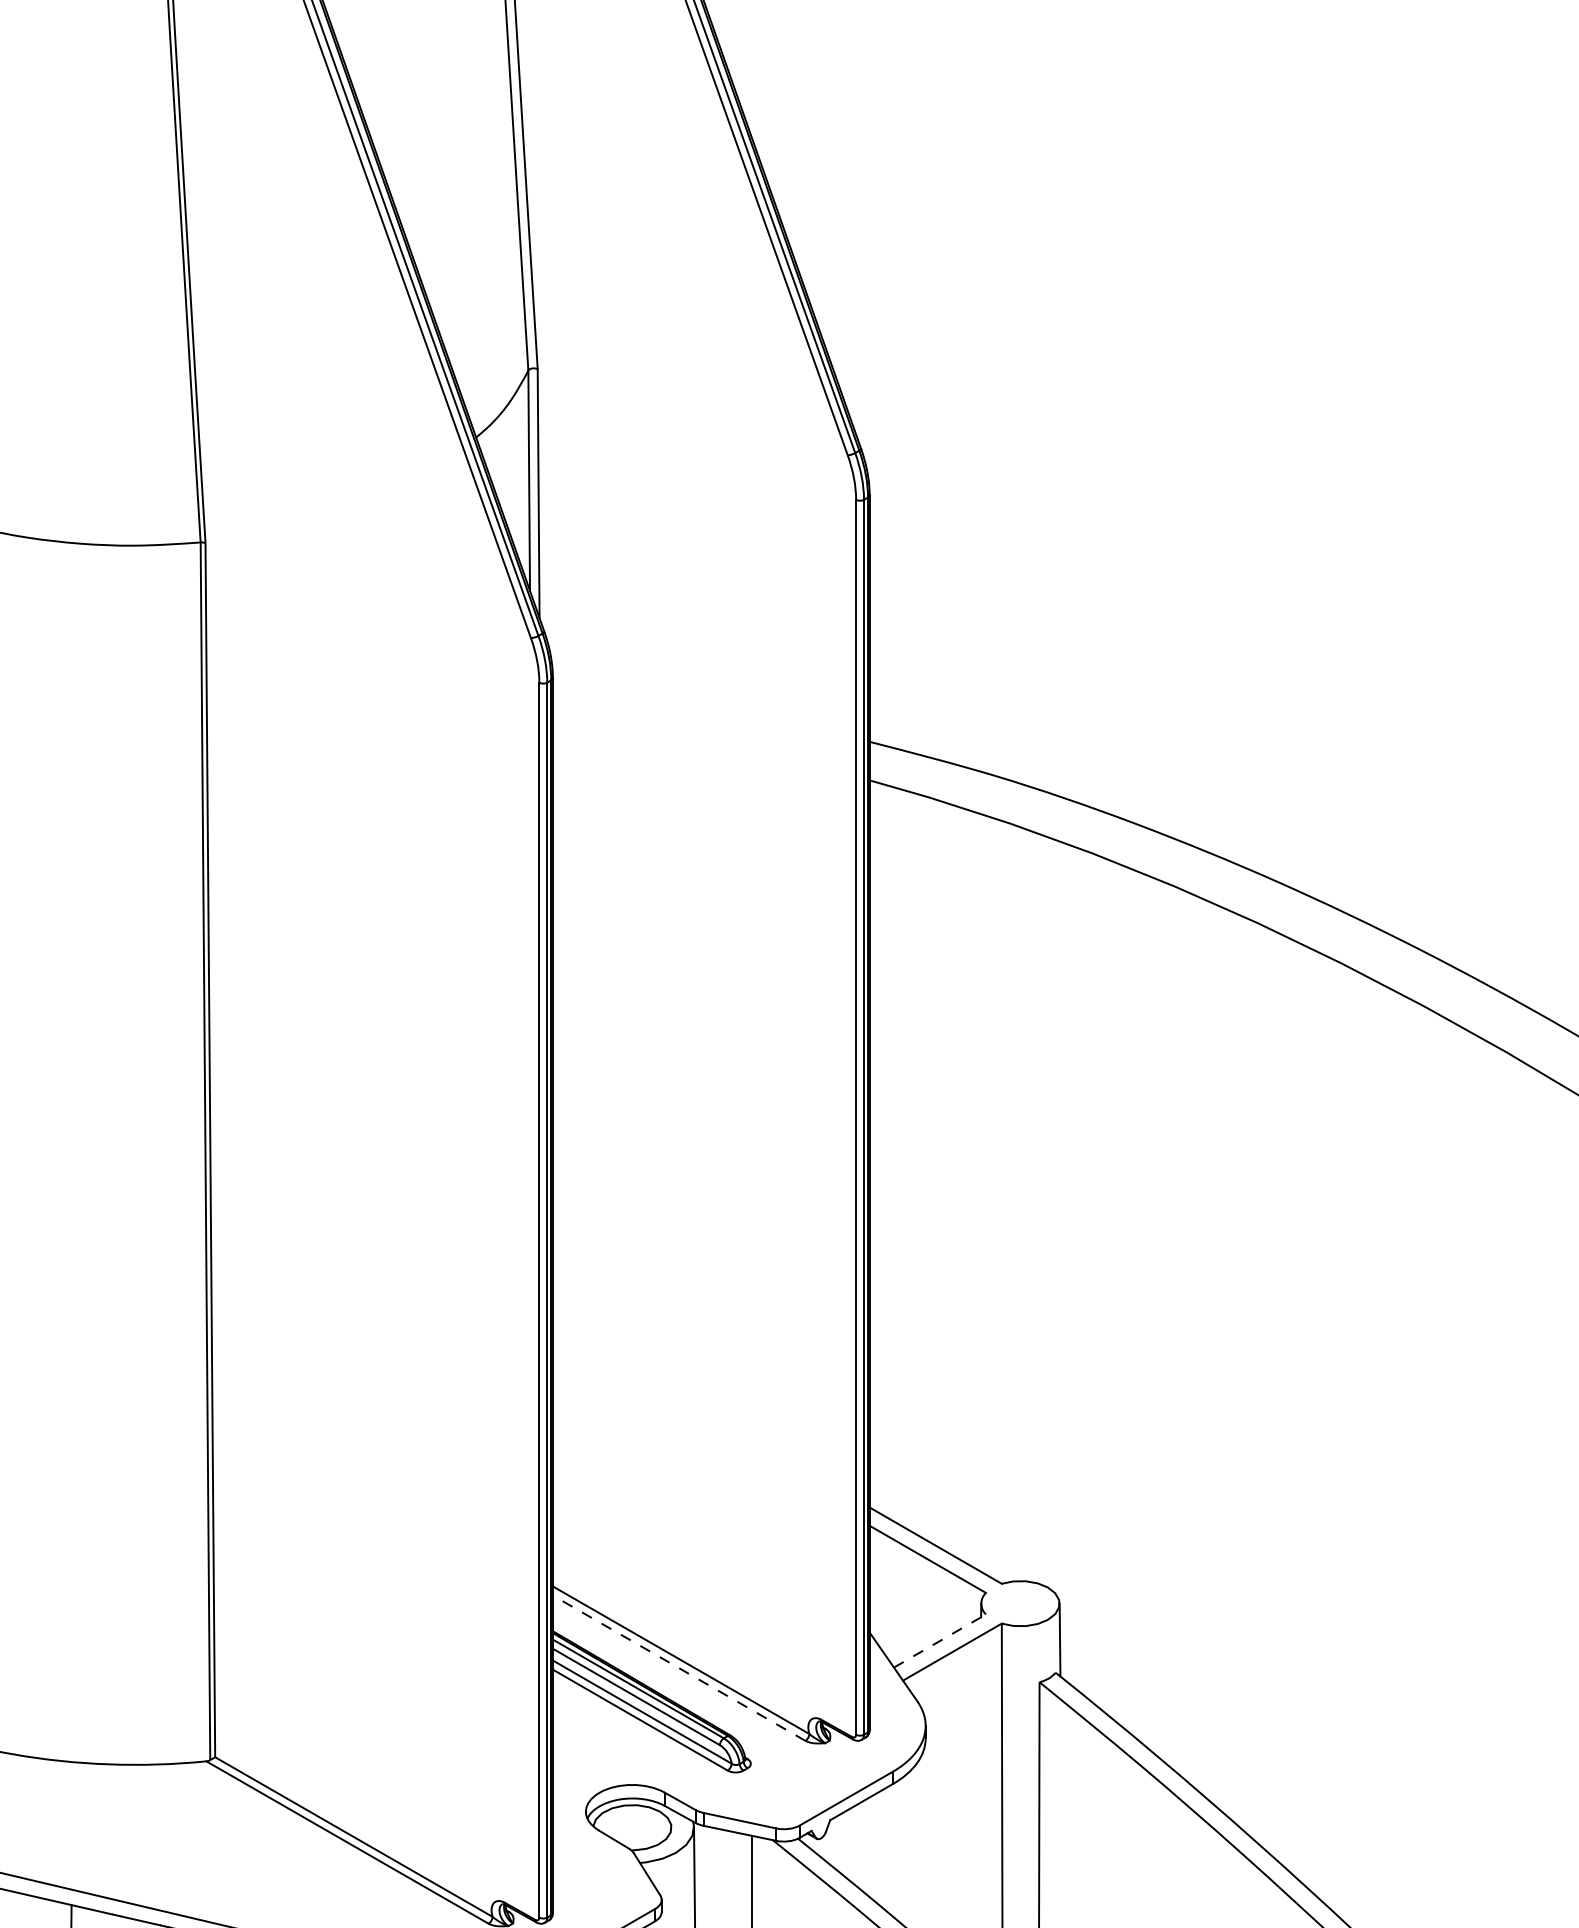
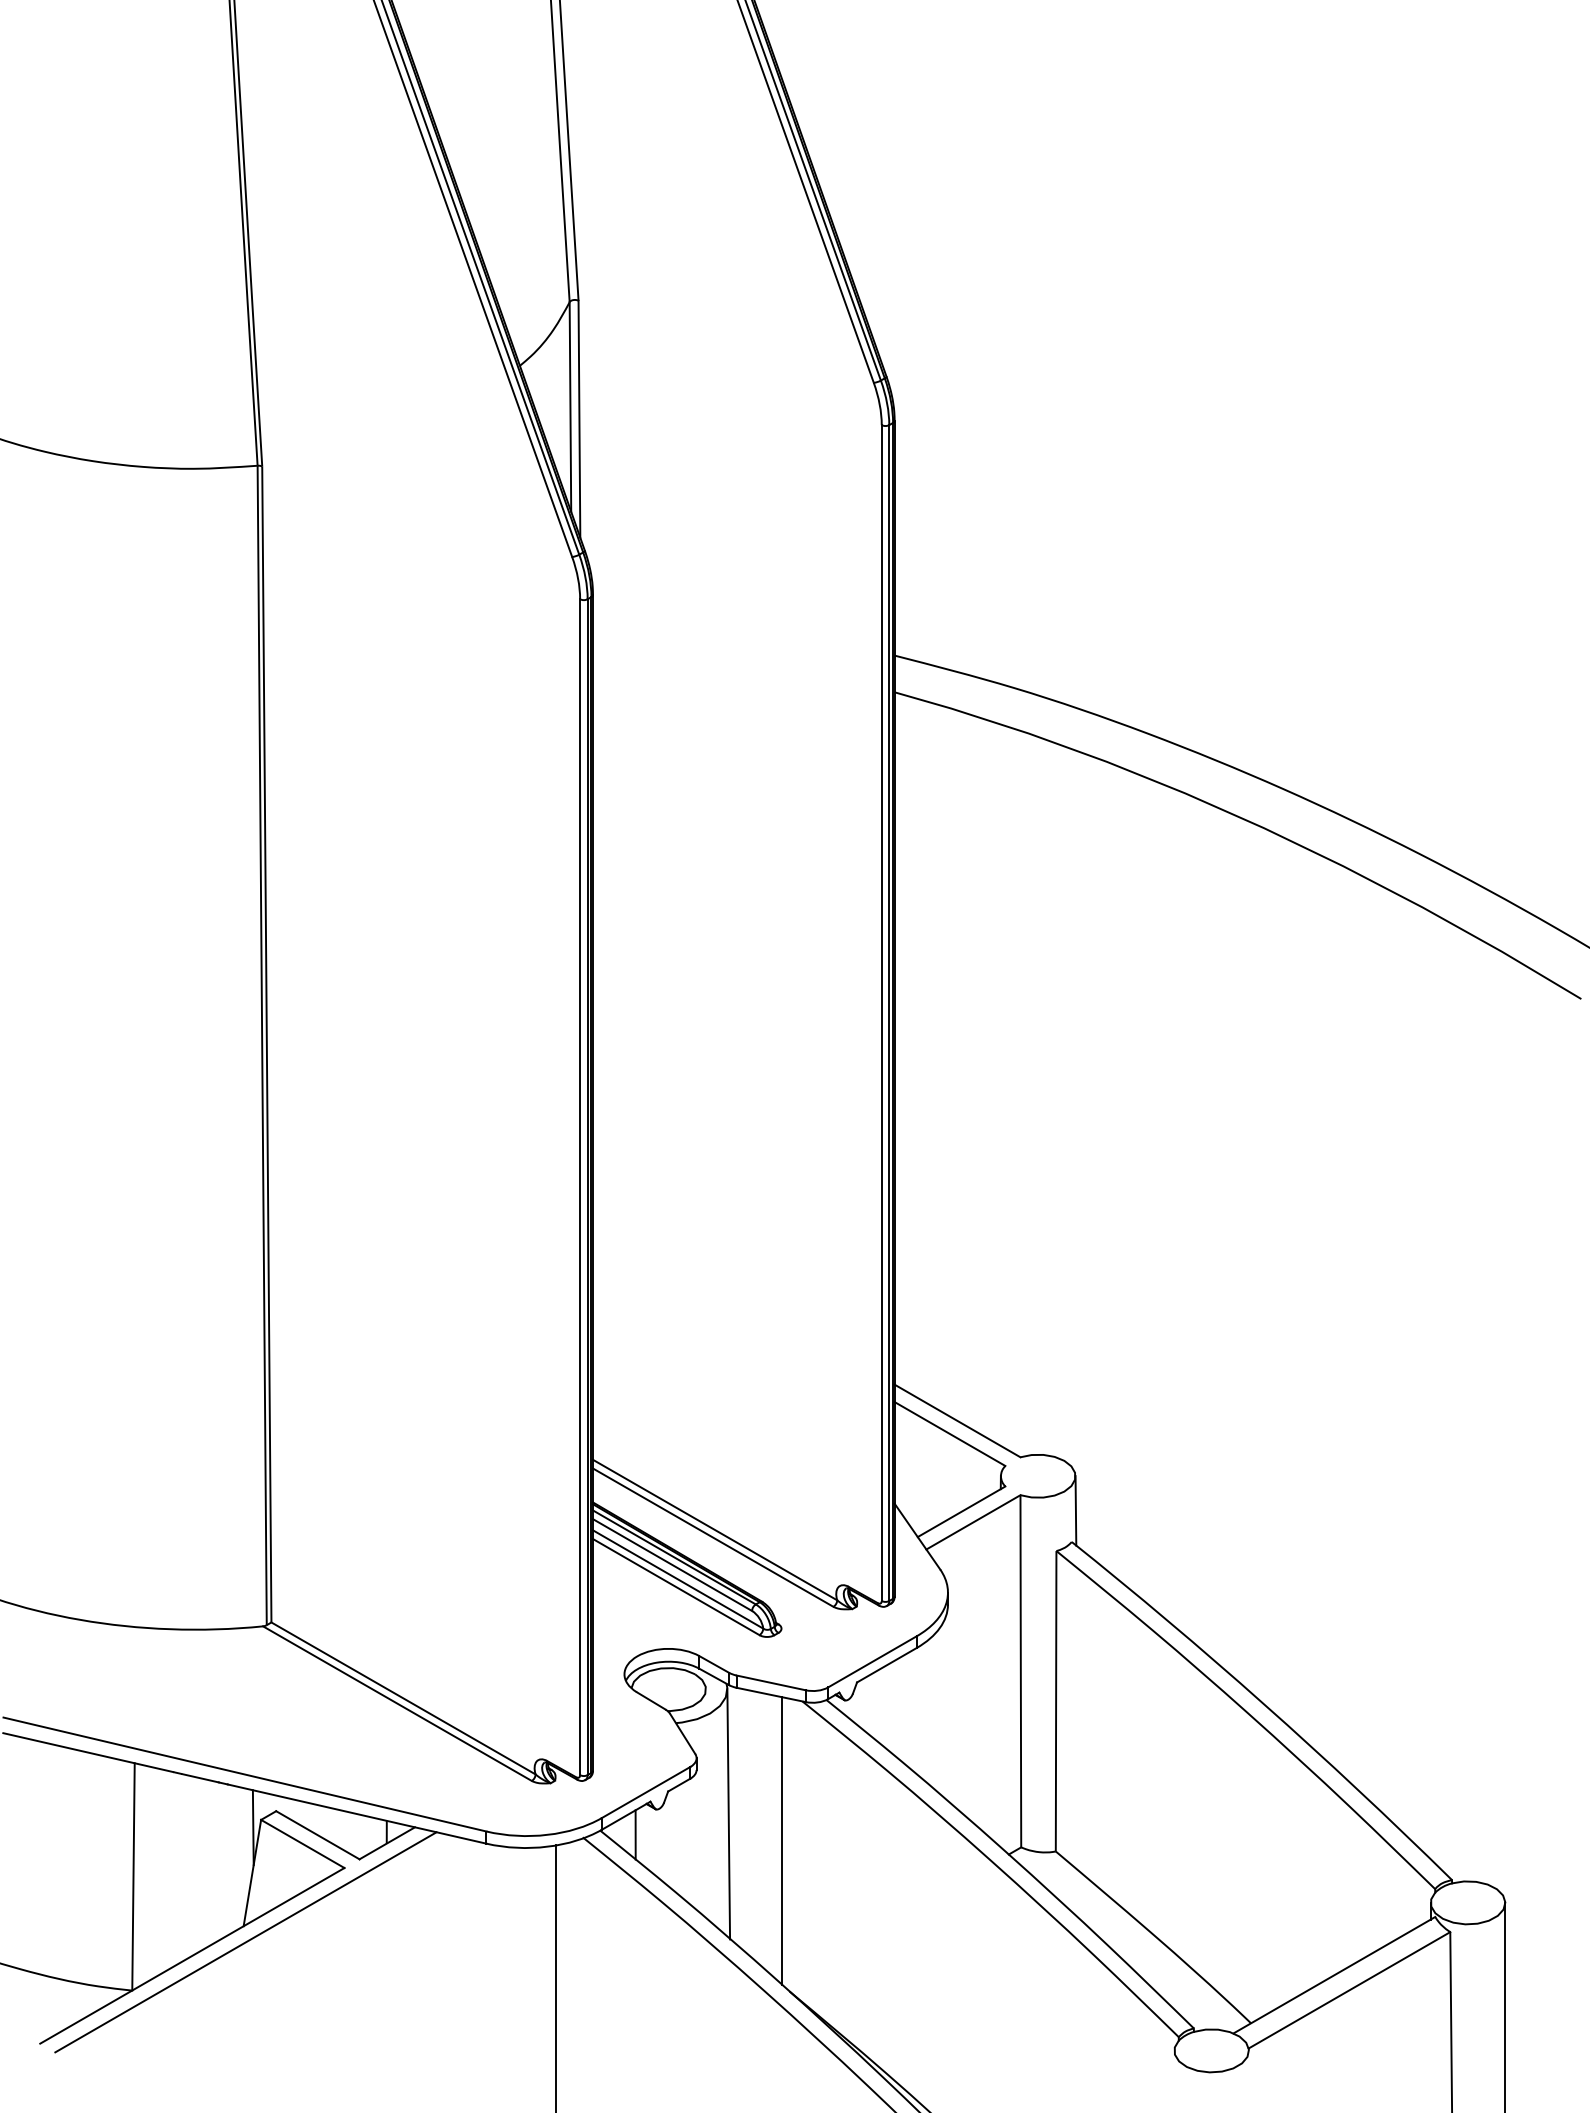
line: (939, 1640) -> (961, 1511), dashed -> solid
line: (679, 1668) -> (713, 1537), dashed -> solid

